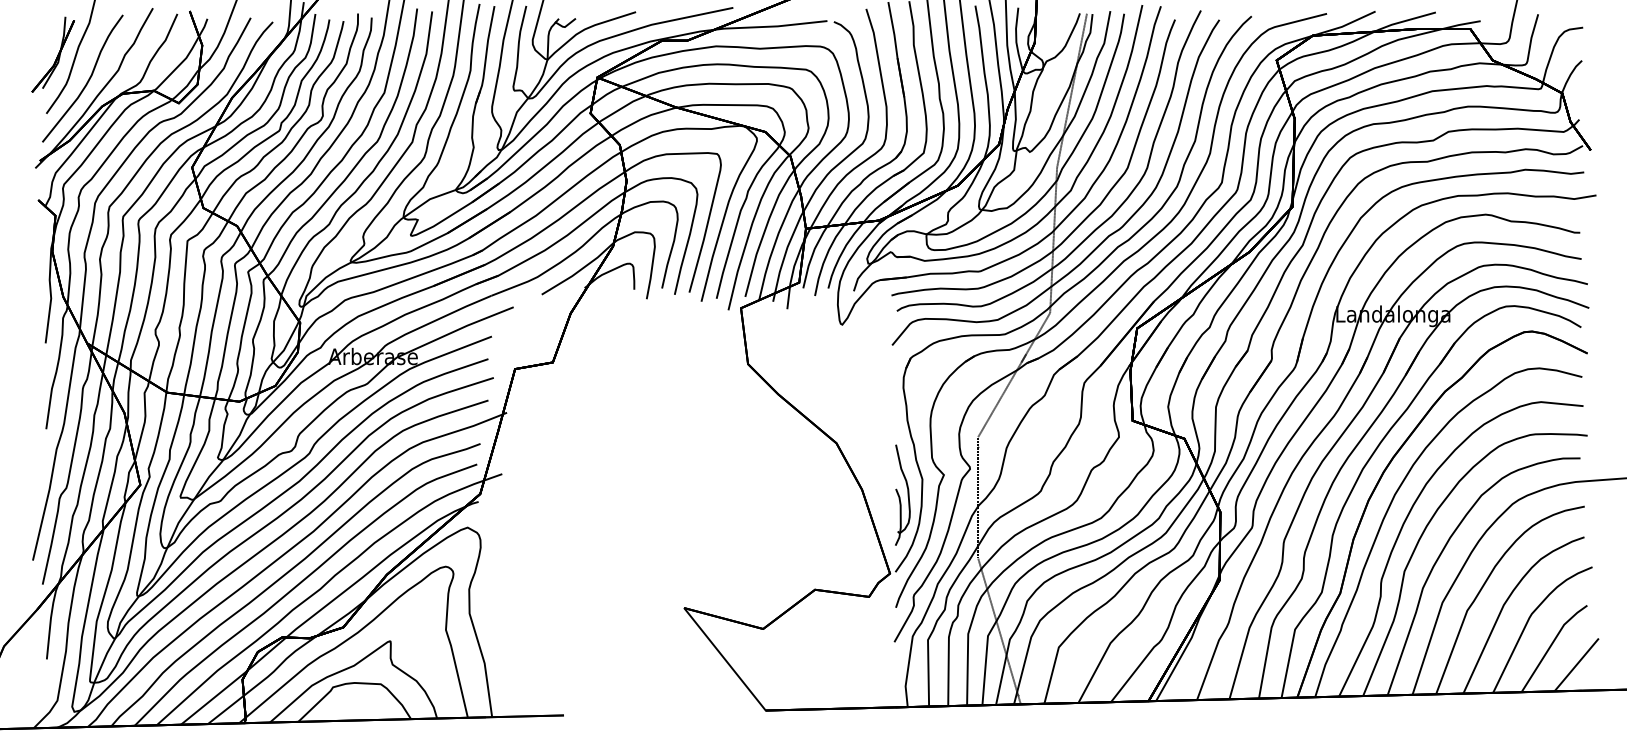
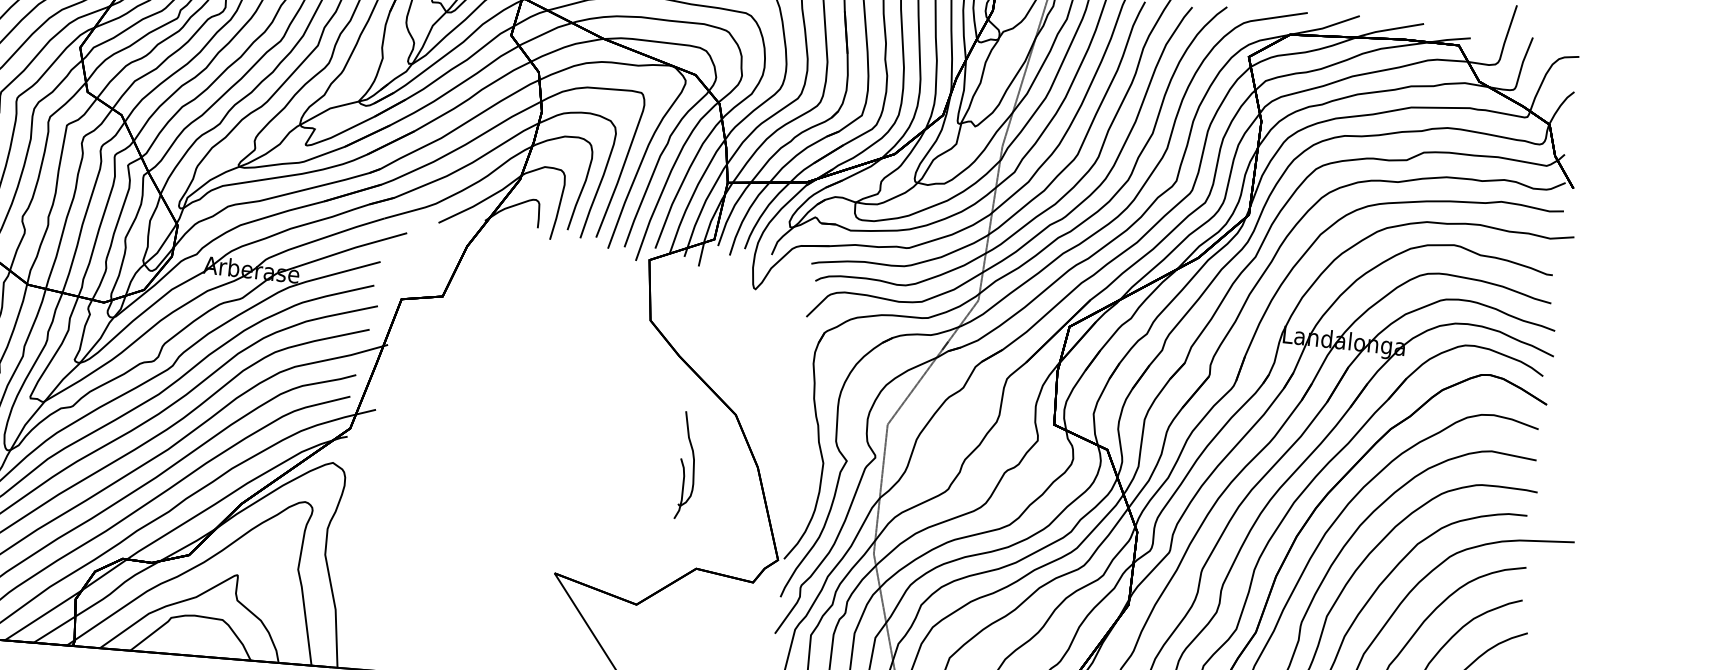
part: (902, 494) -> (687, 465), moved

